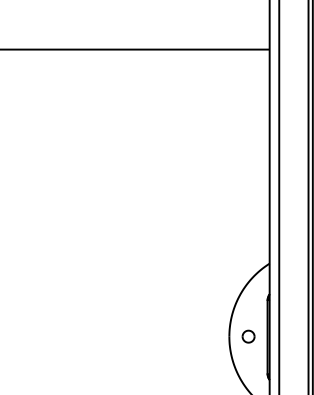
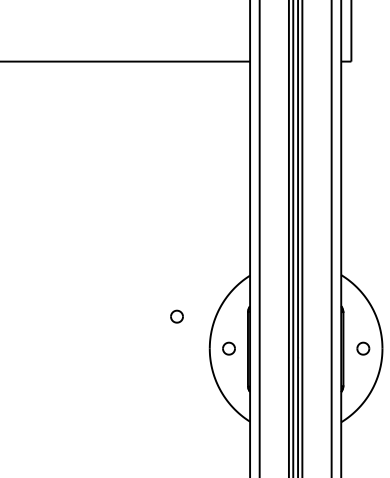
part: (196, 304) -> (176, 316), added

